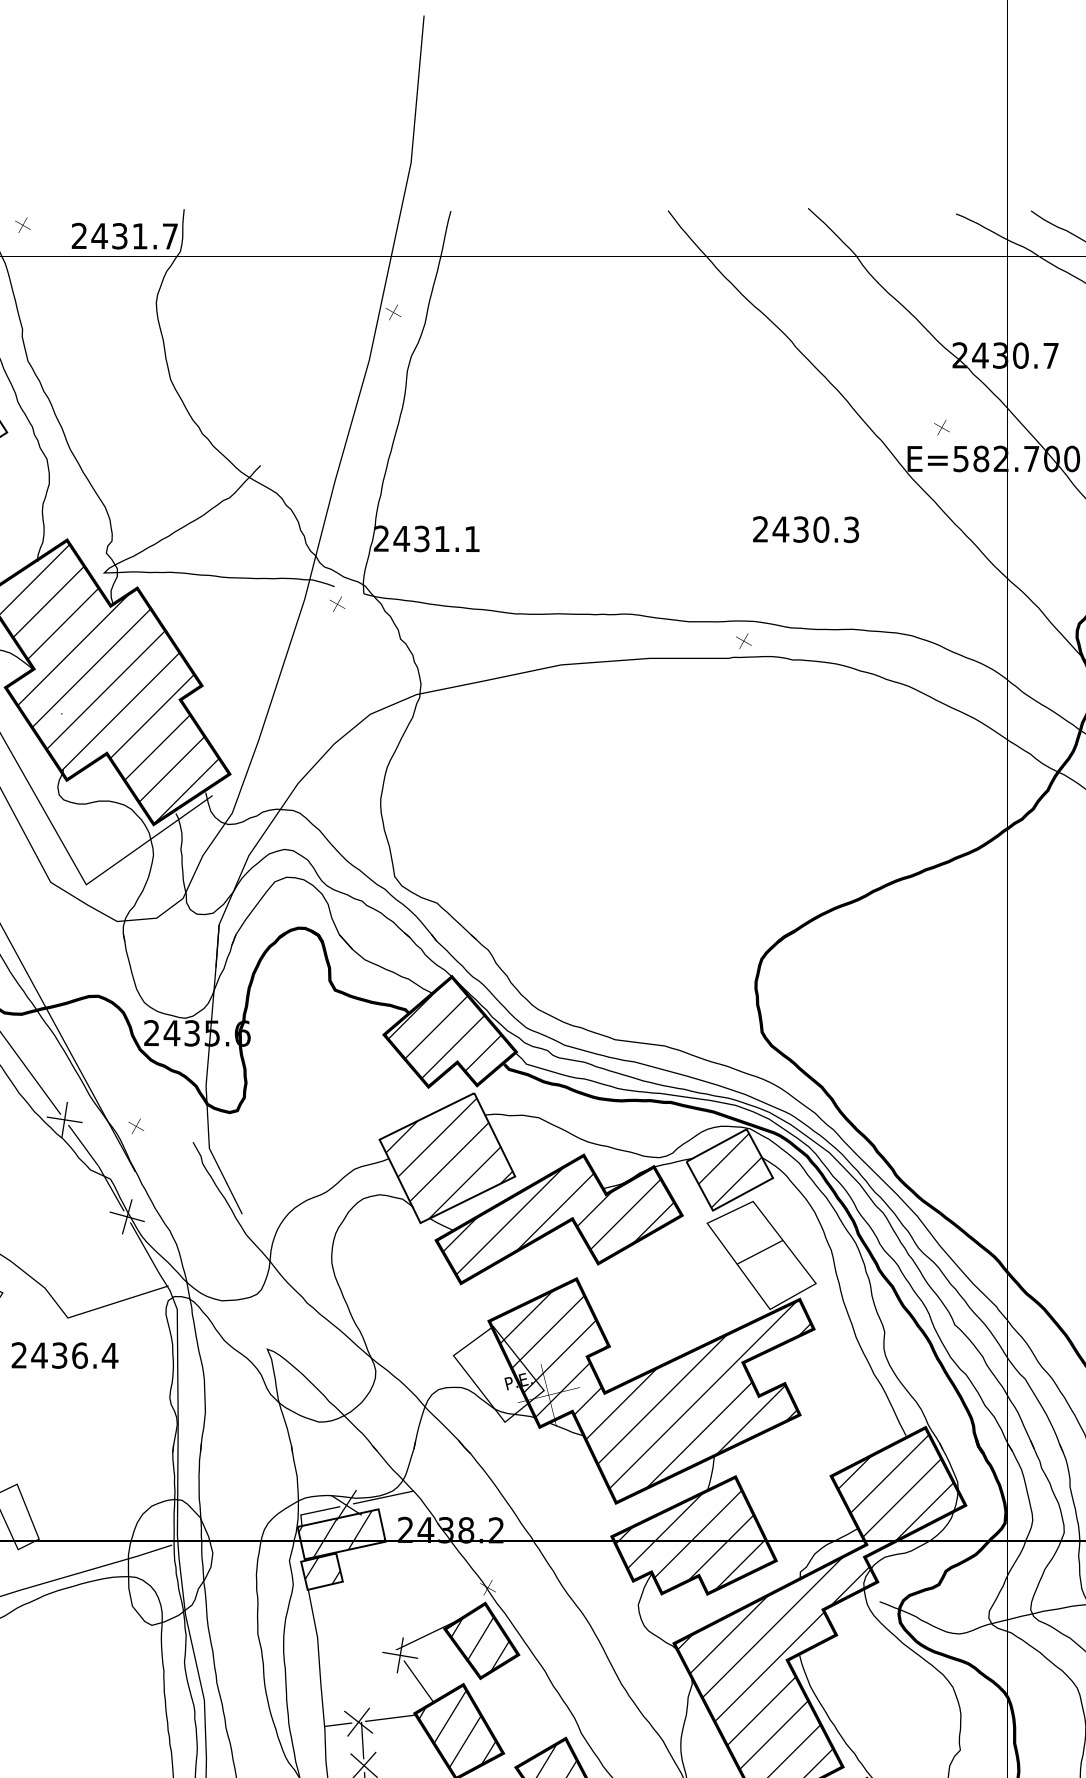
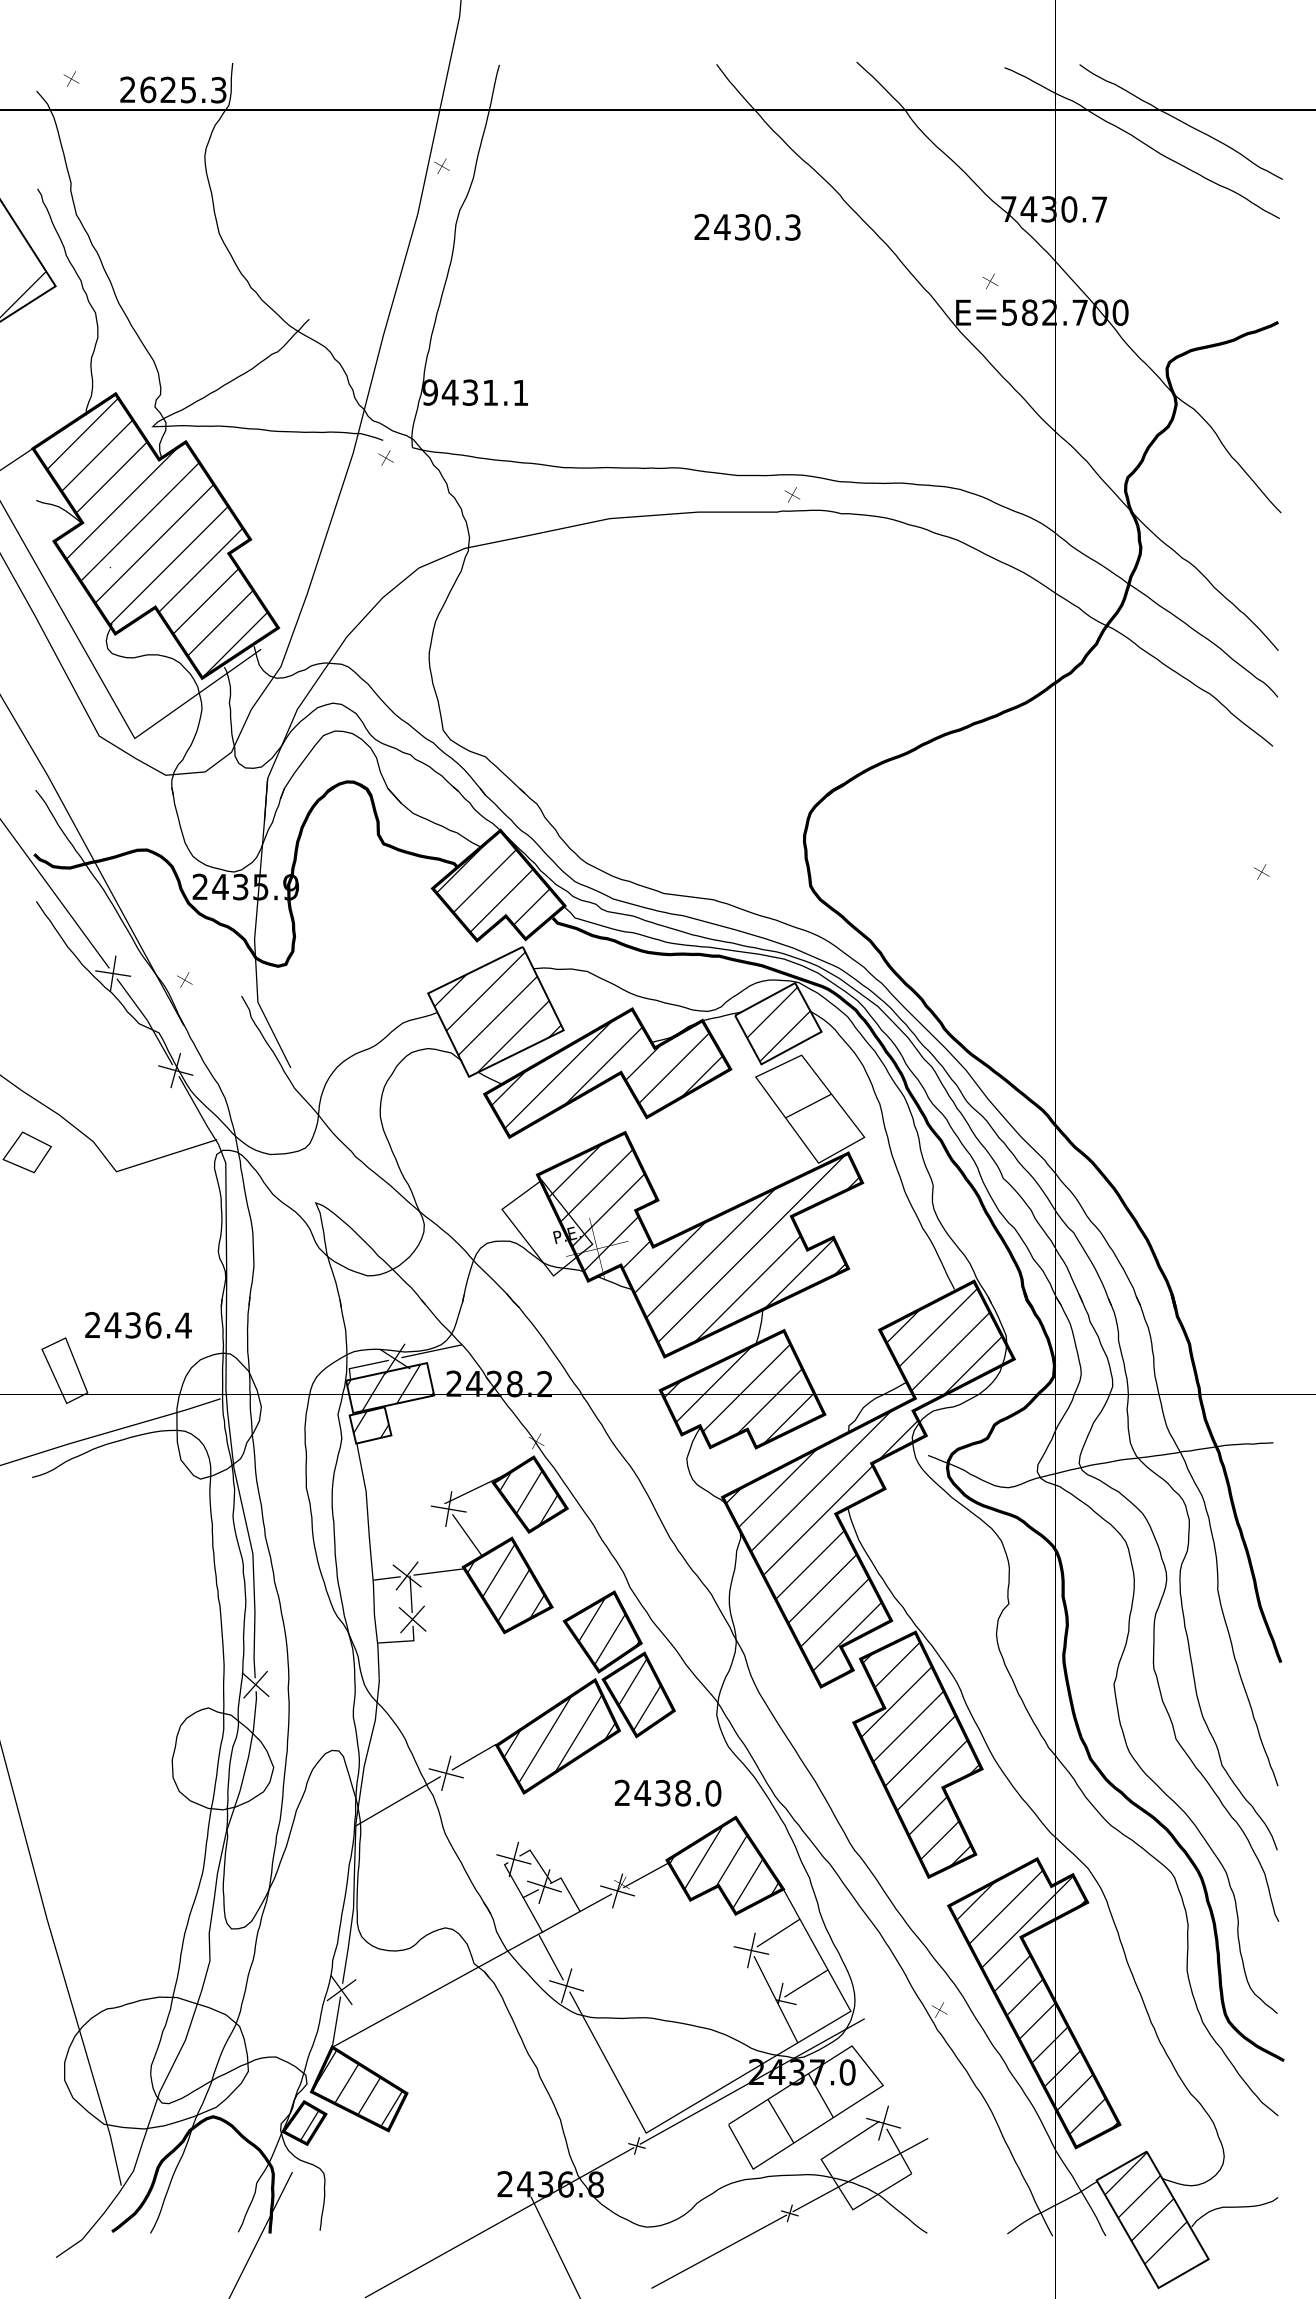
text: (133, 235) -> (182, 89), 2431.7 -> 2625.3
text: (959, 354) -> (1008, 208), 2430.7 -> 7430.7
text: (805, 528) -> (747, 226), moved
text: (380, 538) -> (429, 392), 2431.1 -> 9431.1
text: (242, 1033) -> (291, 887), 2435.6 -> 2435.9
text: (64, 1355) -> (138, 1325), moved
text: (445, 1530) -> (494, 1384), 2438.2 -> 2428.2

